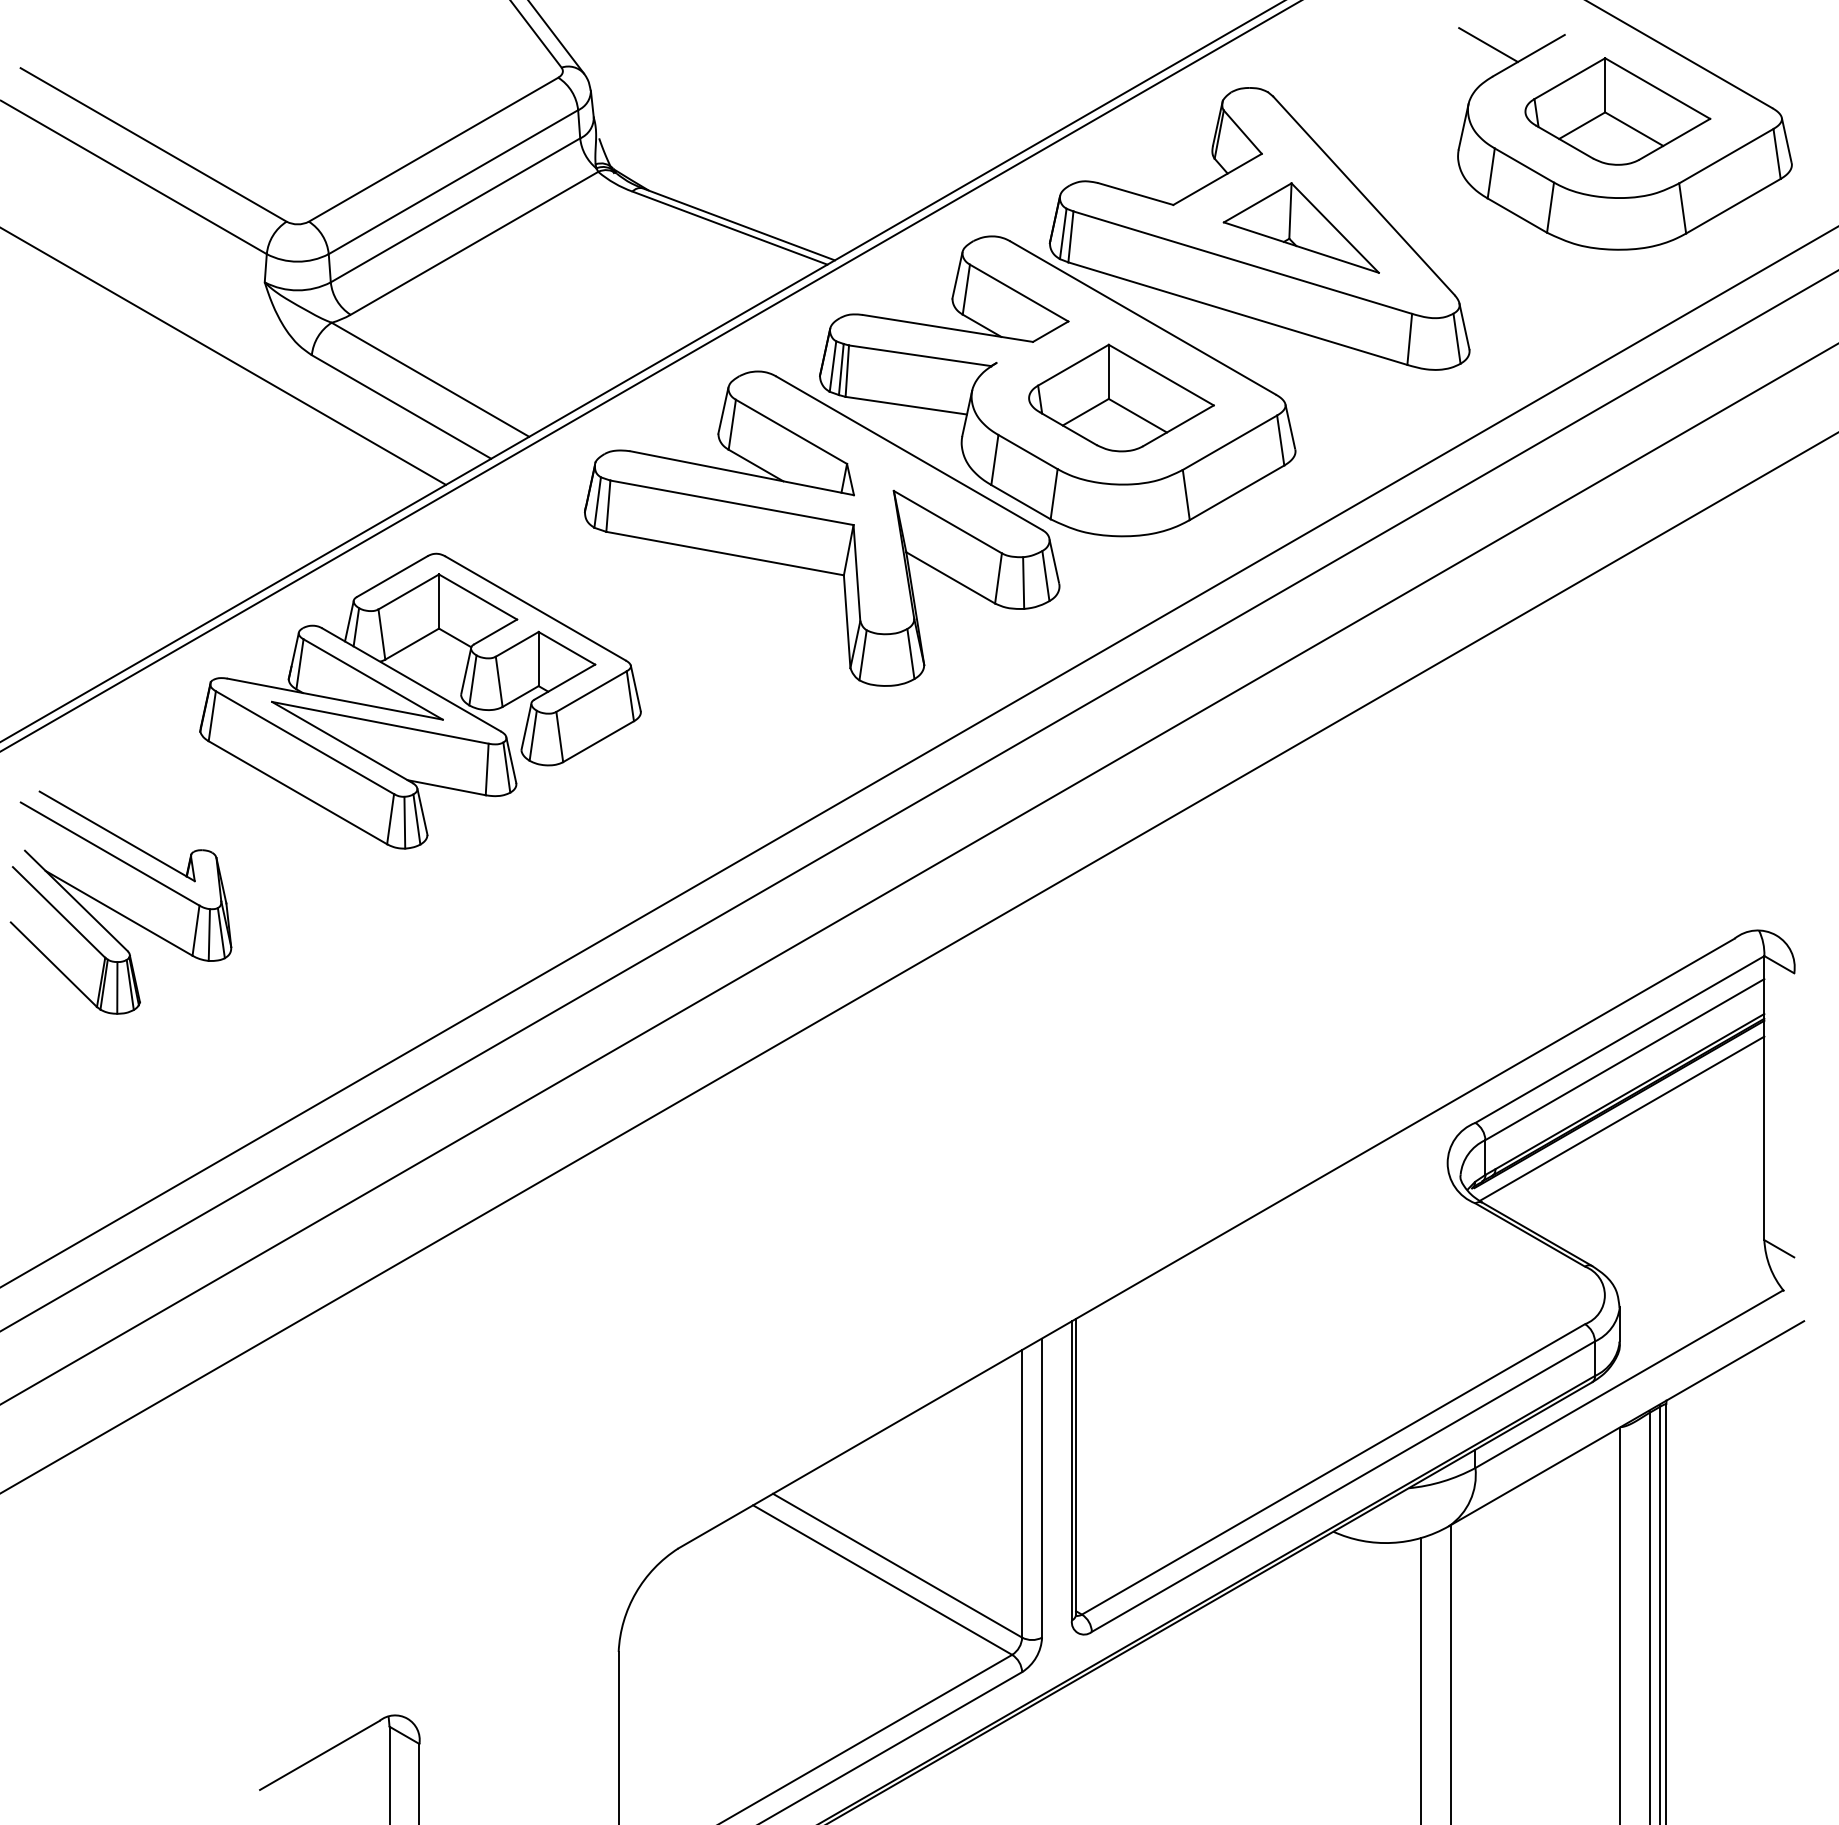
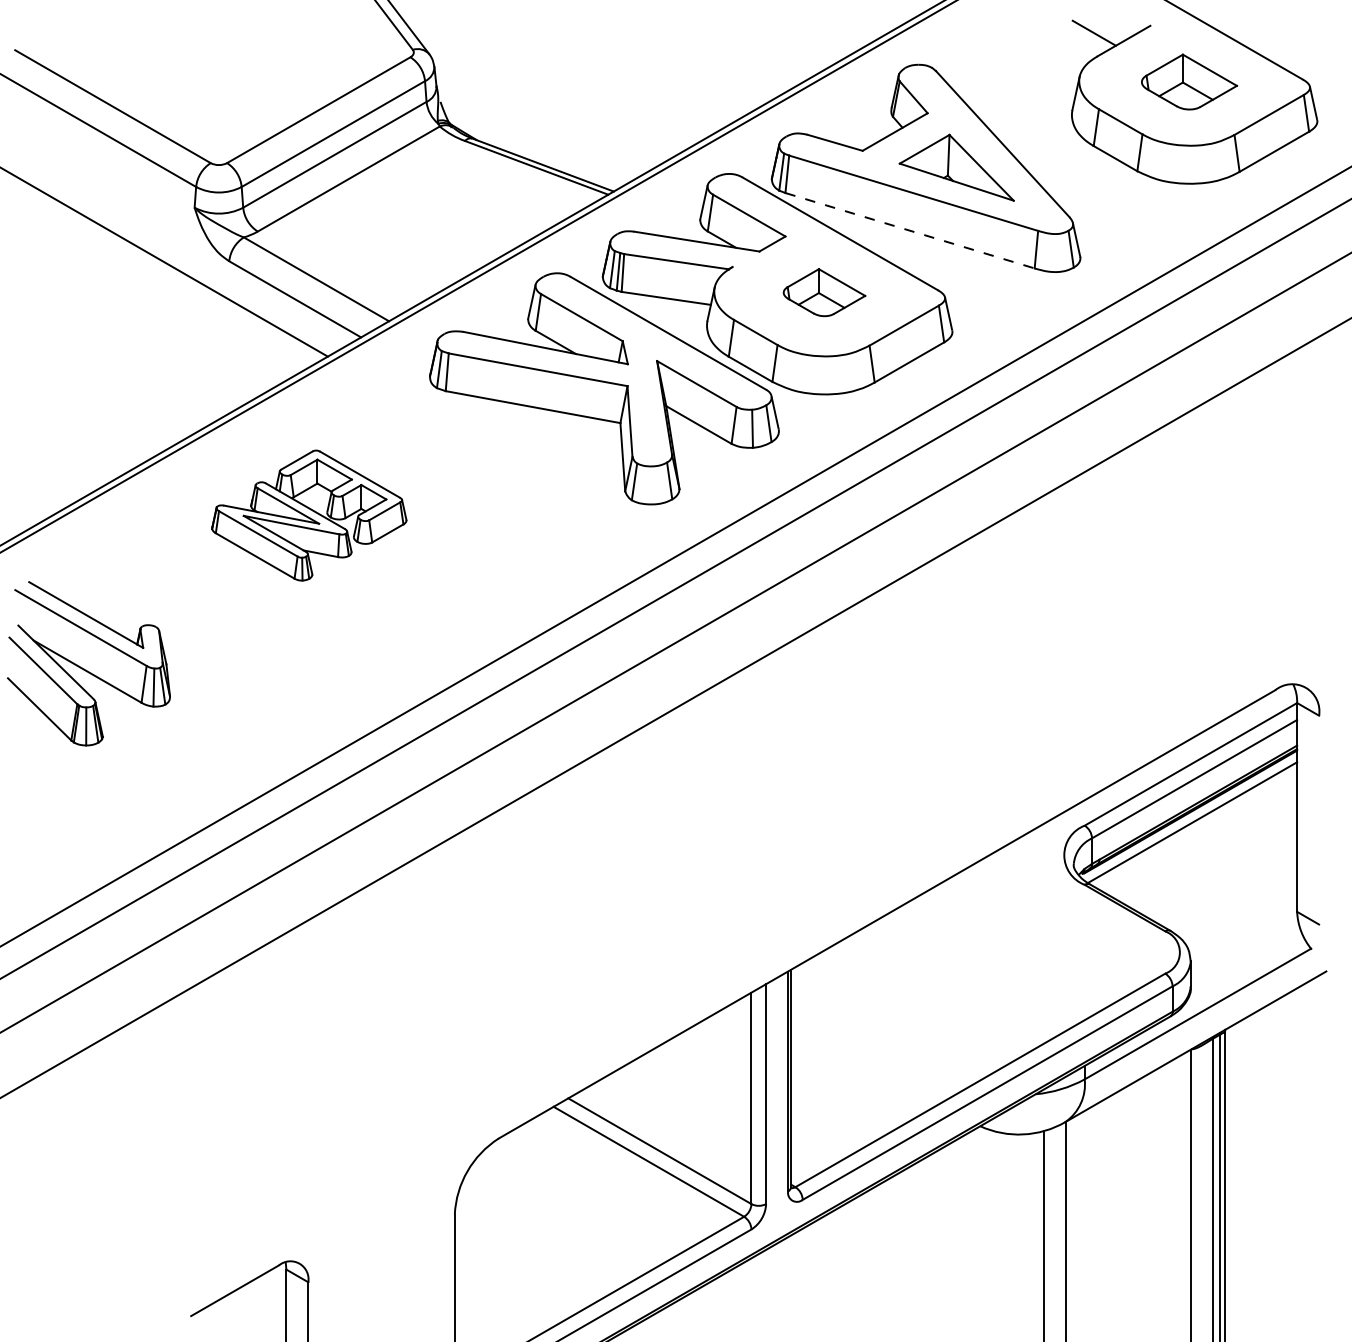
part: (1617, 110) -> (1189, 81), size x0.7
line: (1238, 313) -> (910, 230), solid -> dashed
part: (1121, 397) -> (824, 292), size x0.6
part: (420, 700) -> (309, 515), size x0.6

